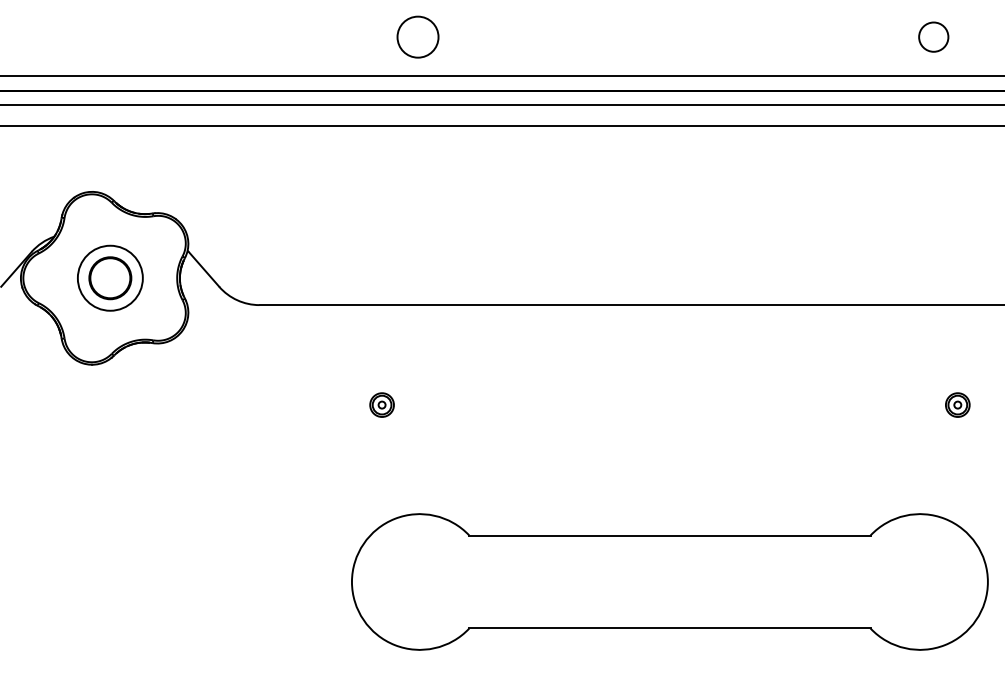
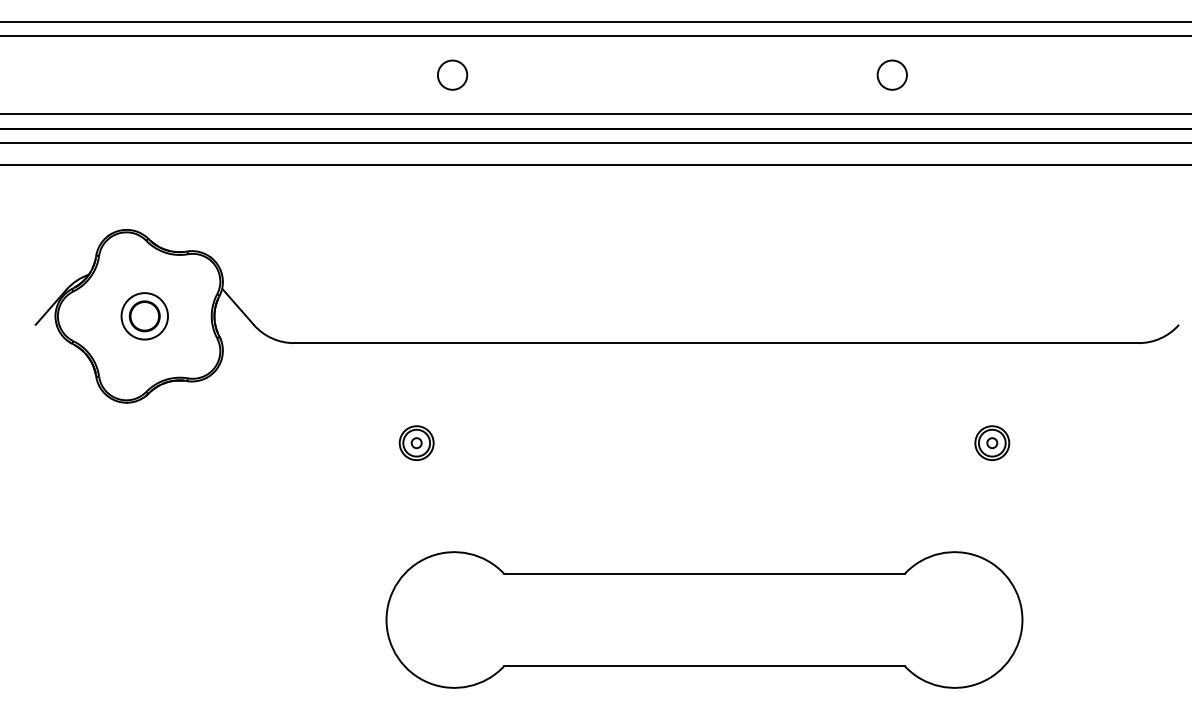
circle: (417, 36) -> (452, 74), size x0.71
circle: (932, 36) -> (891, 74), moved
part: (109, 278) -> (144, 316), size x0.71
part: (381, 404) -> (416, 442), size x1.43
part: (957, 404) -> (992, 442), size x1.43

